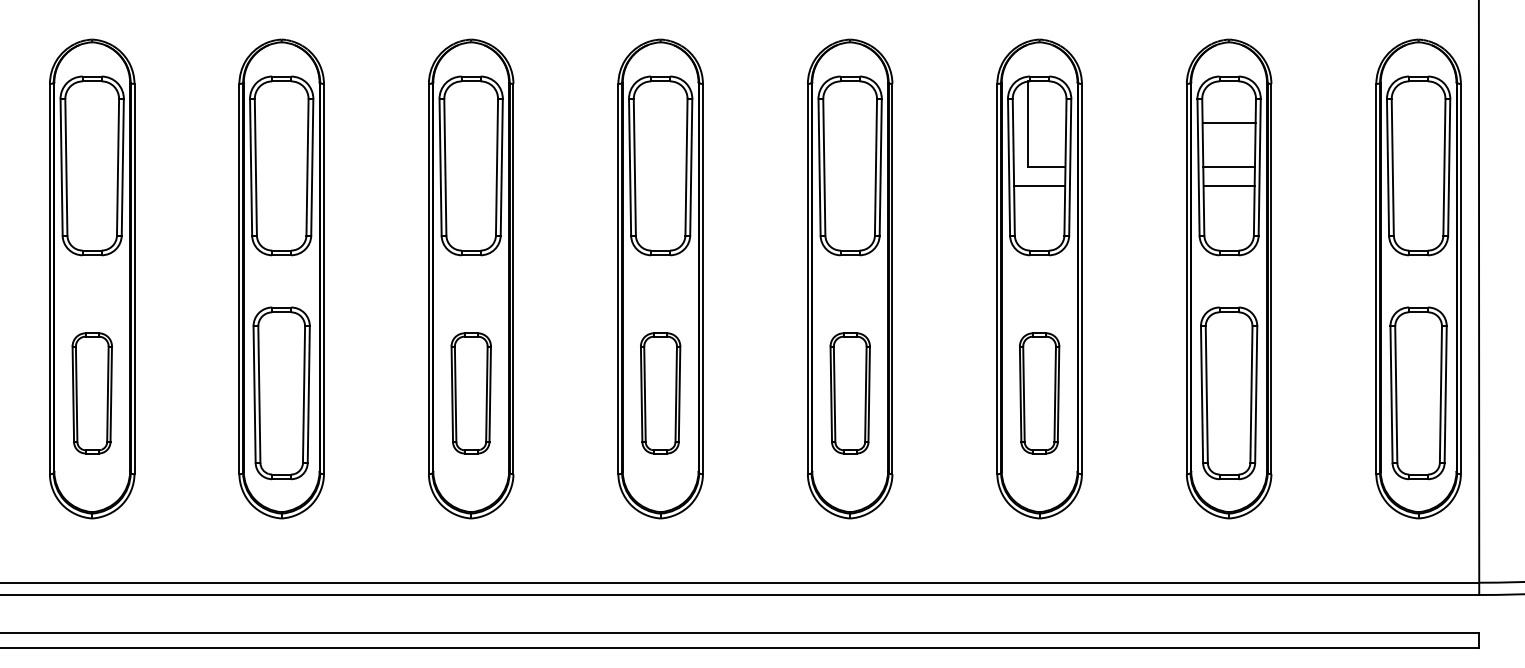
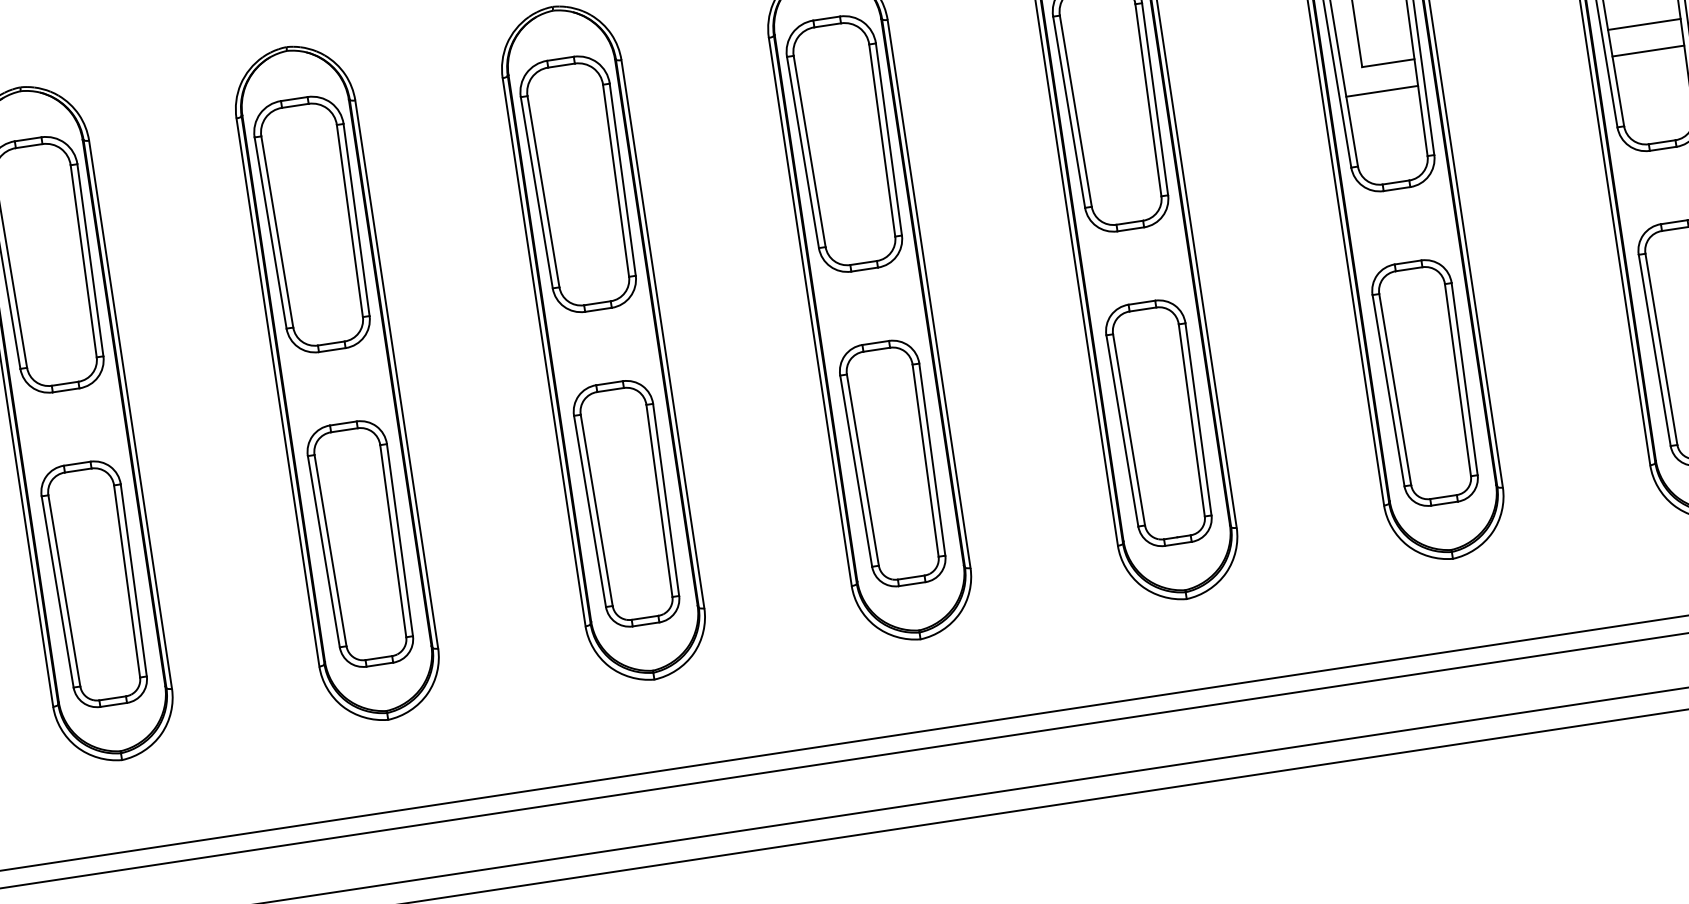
part: (92, 393) -> (95, 584), size x1.43
part: (471, 393) -> (628, 503), size x1.43
part: (660, 393) -> (893, 463), size x1.43
part: (850, 393) -> (1160, 423), size x1.43
part: (1039, 393) -> (1426, 383), size x1.43

